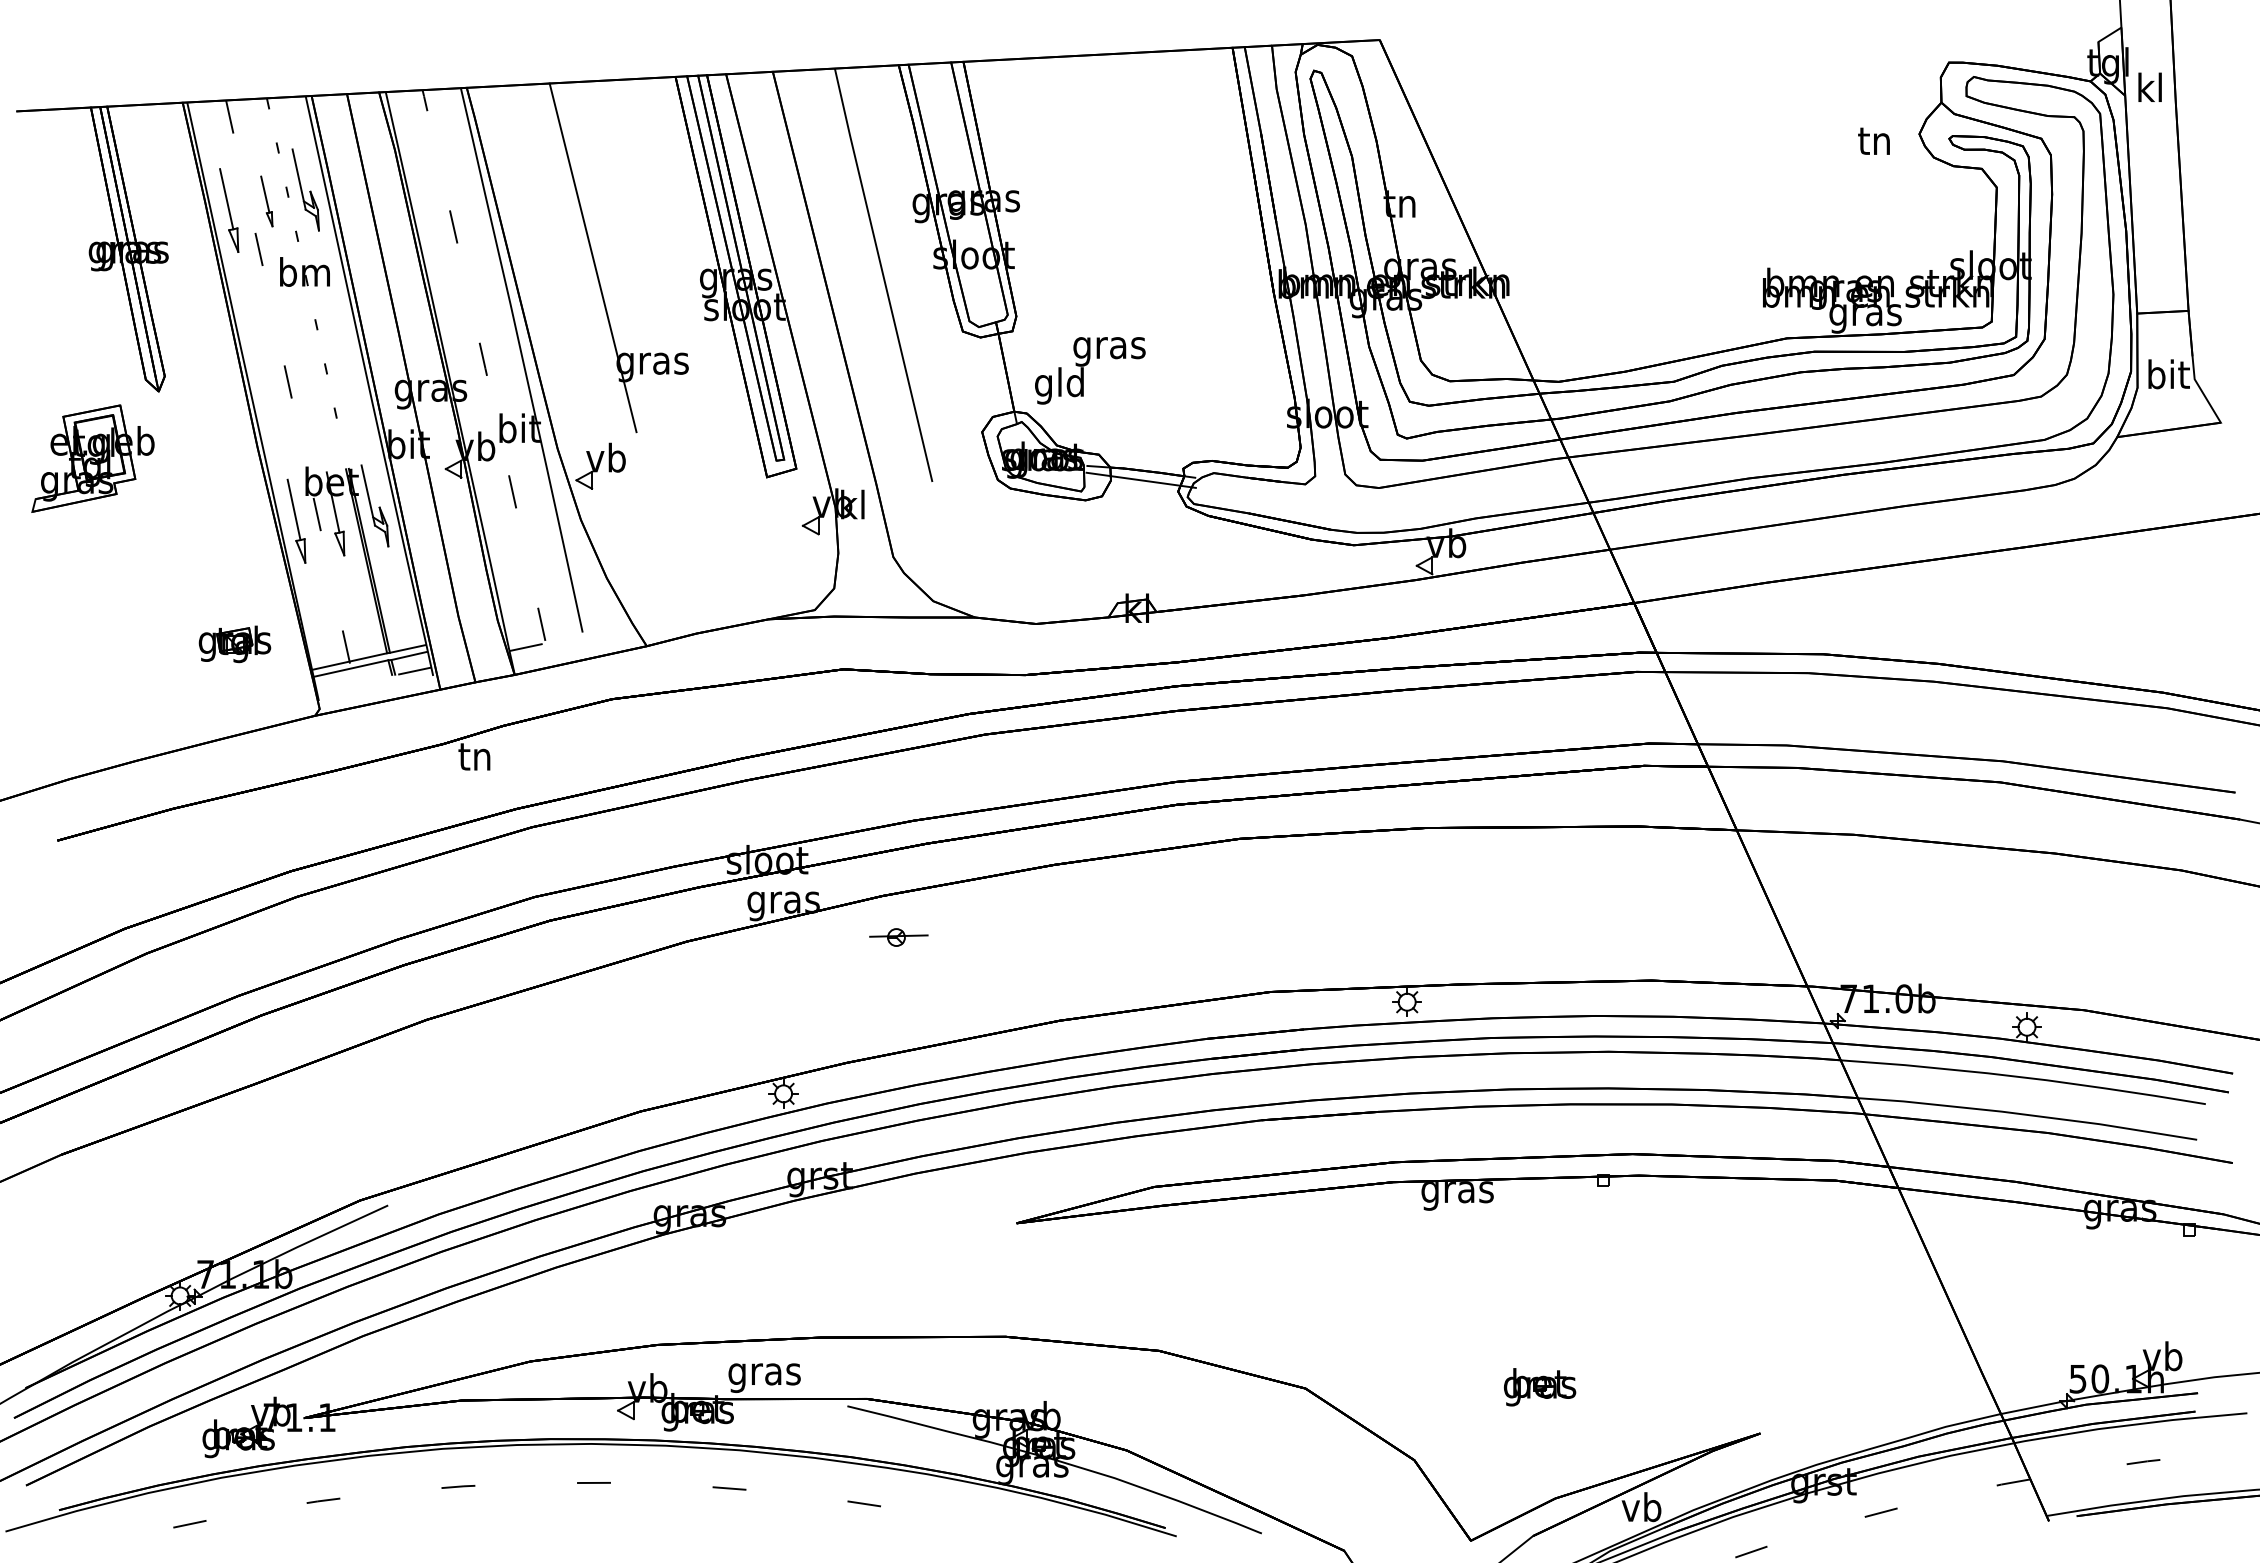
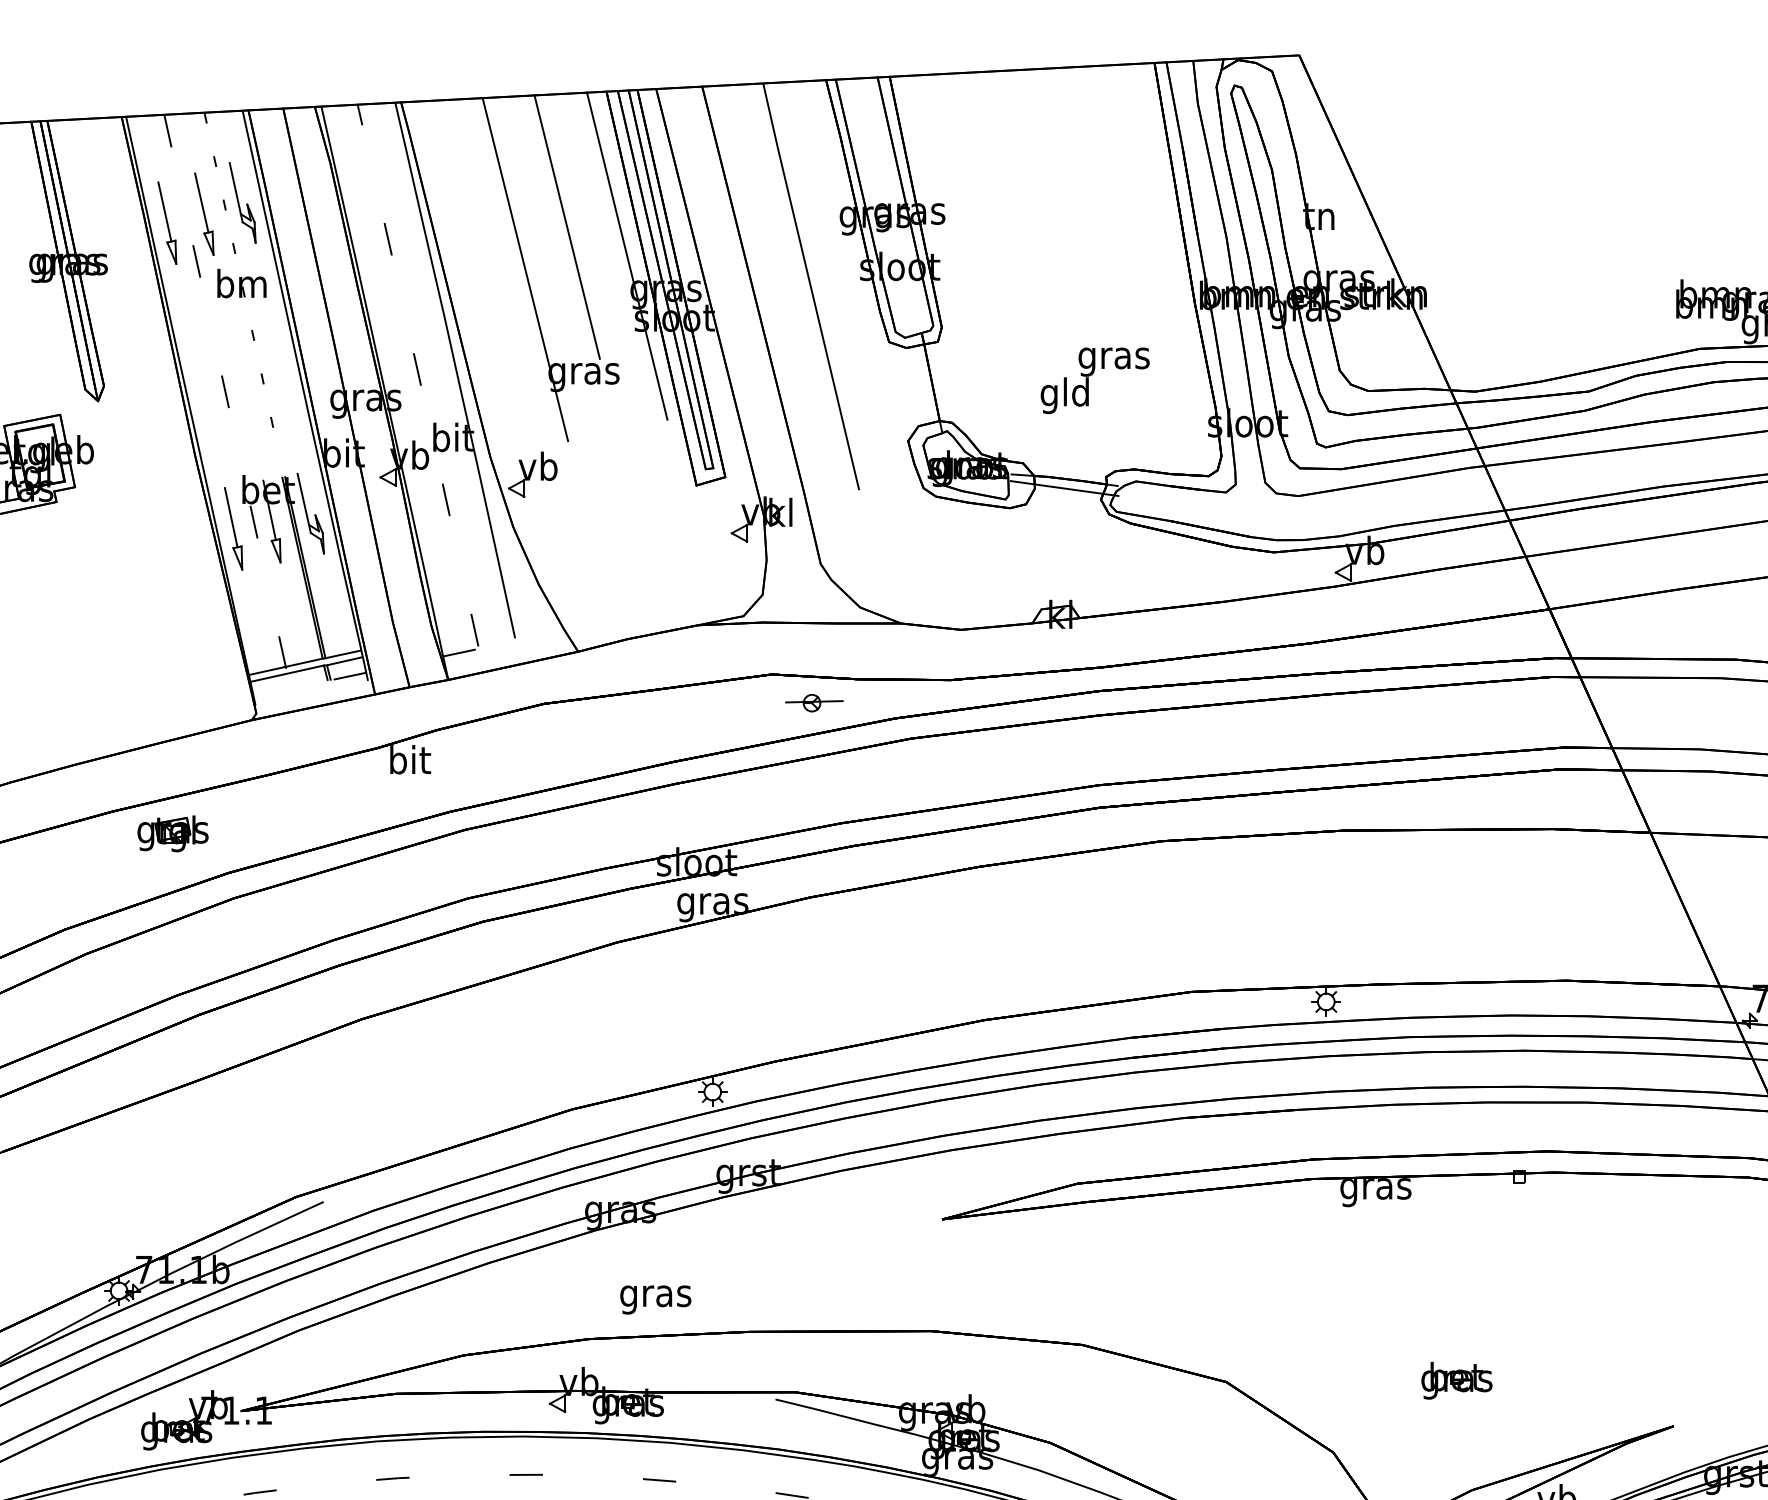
part: (266, 201) -> (204, 214), size x1.67
line: (635, 214) -> (567, 227), added
line: (696, 243) -> (627, 255), added
text: (1090, 370) -> (1095, 380), moved
part: (234, 644) -> (172, 834), moved
text: (476, 755) -> (410, 759), tn -> bit
part: (898, 937) -> (814, 703), moved
text: (764, 1377) -> (655, 1299), moved

